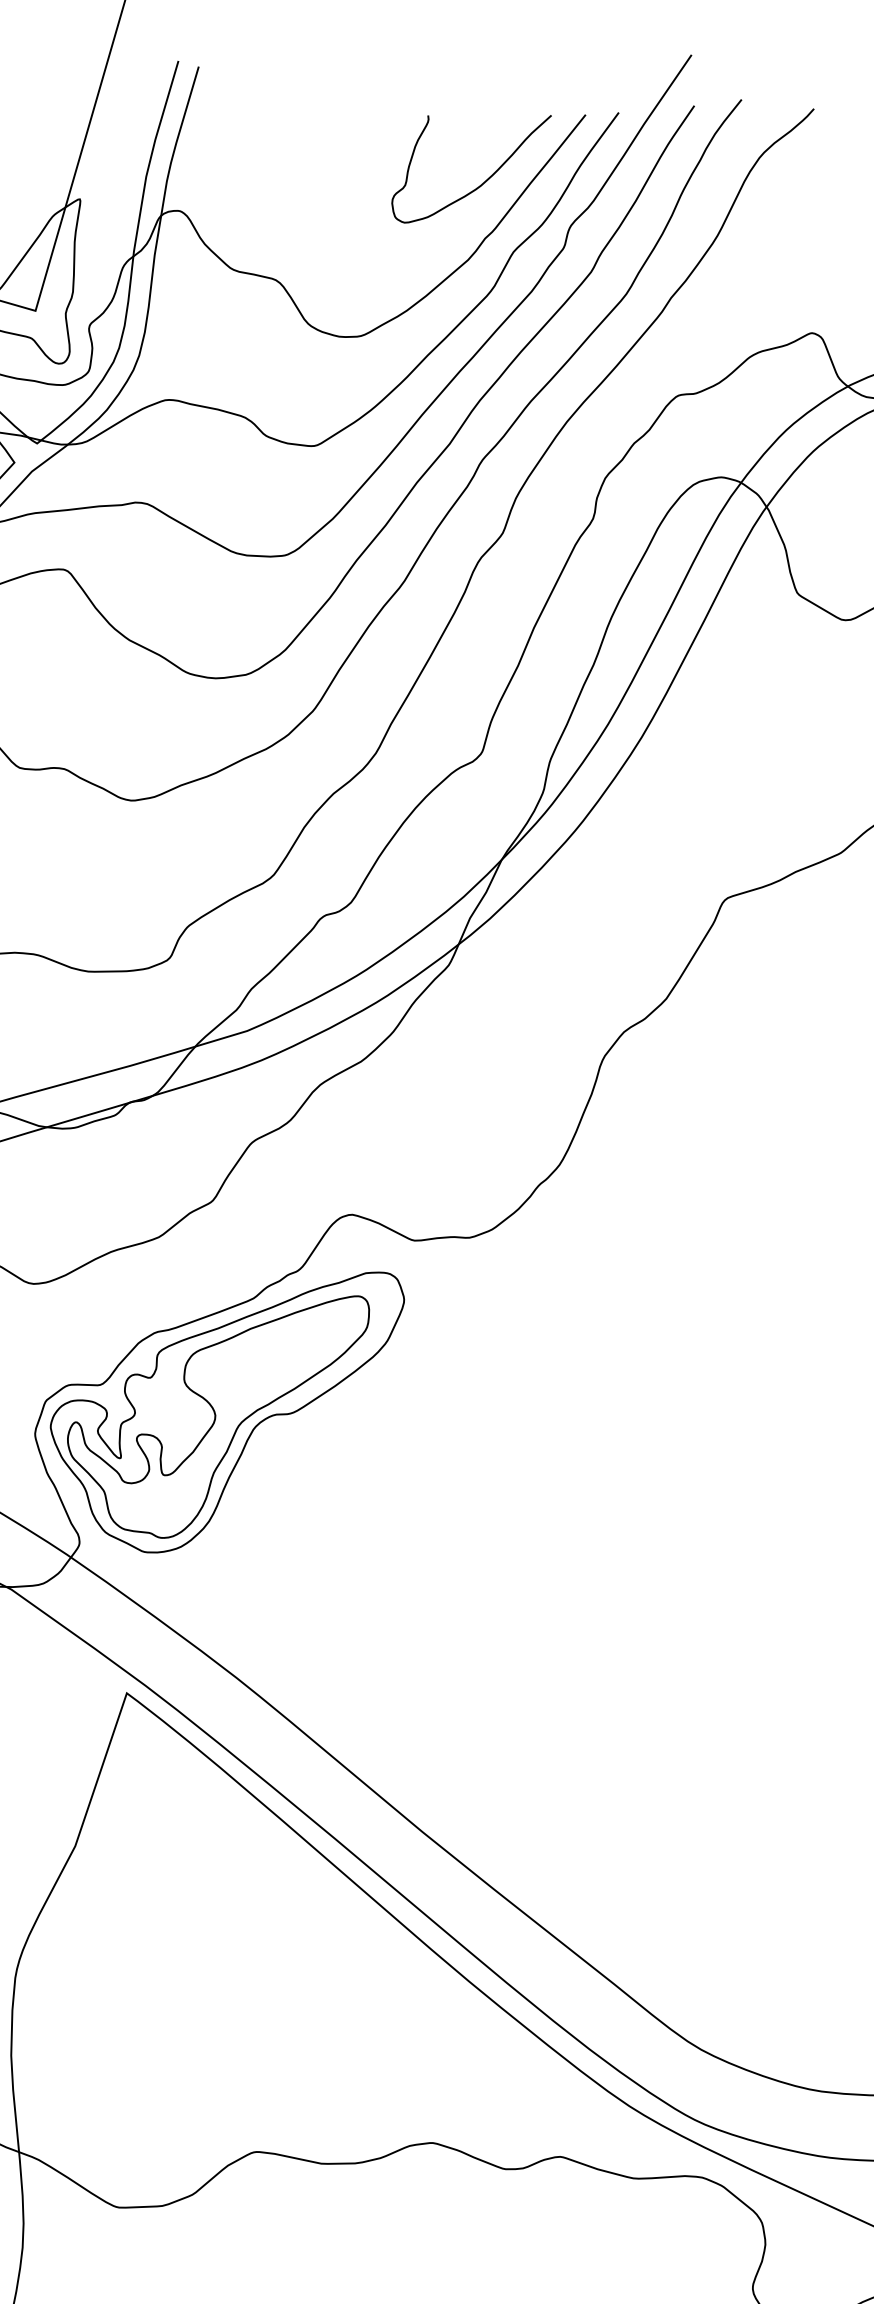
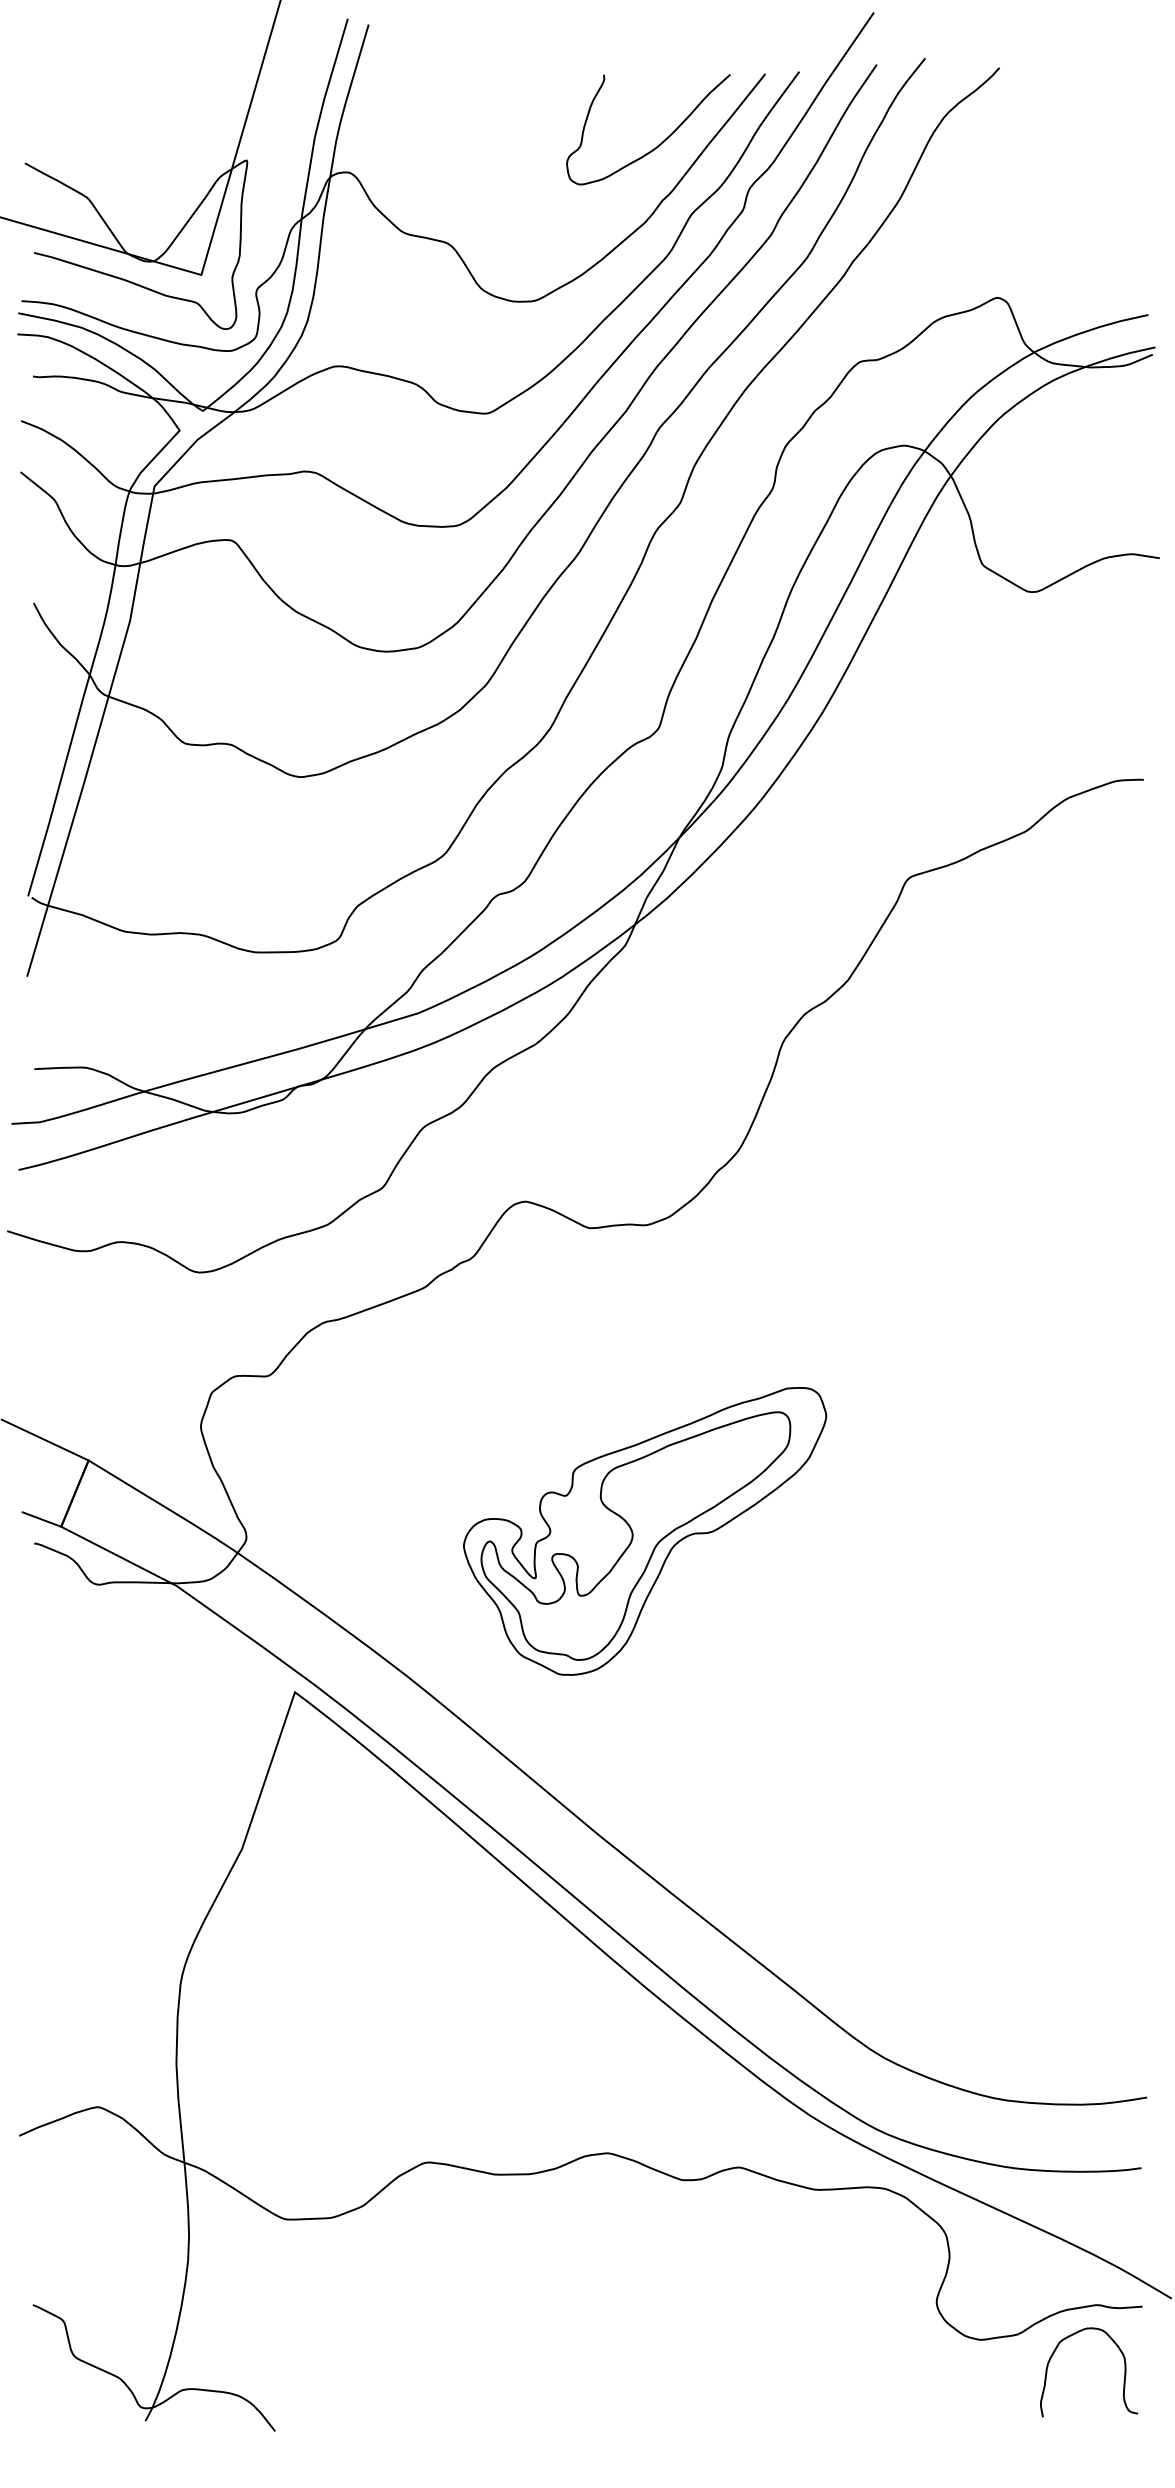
part: (227, 1412) -> (645, 1531), moved

